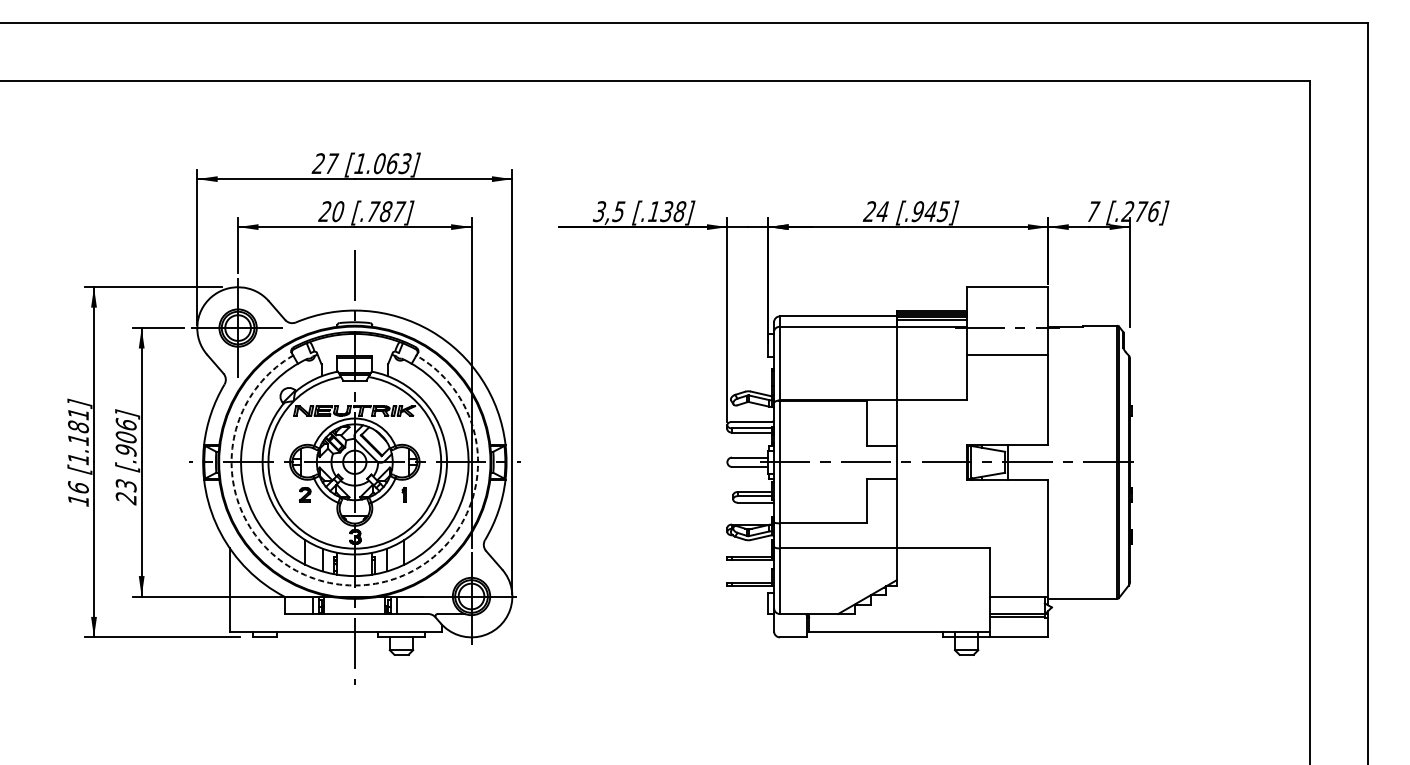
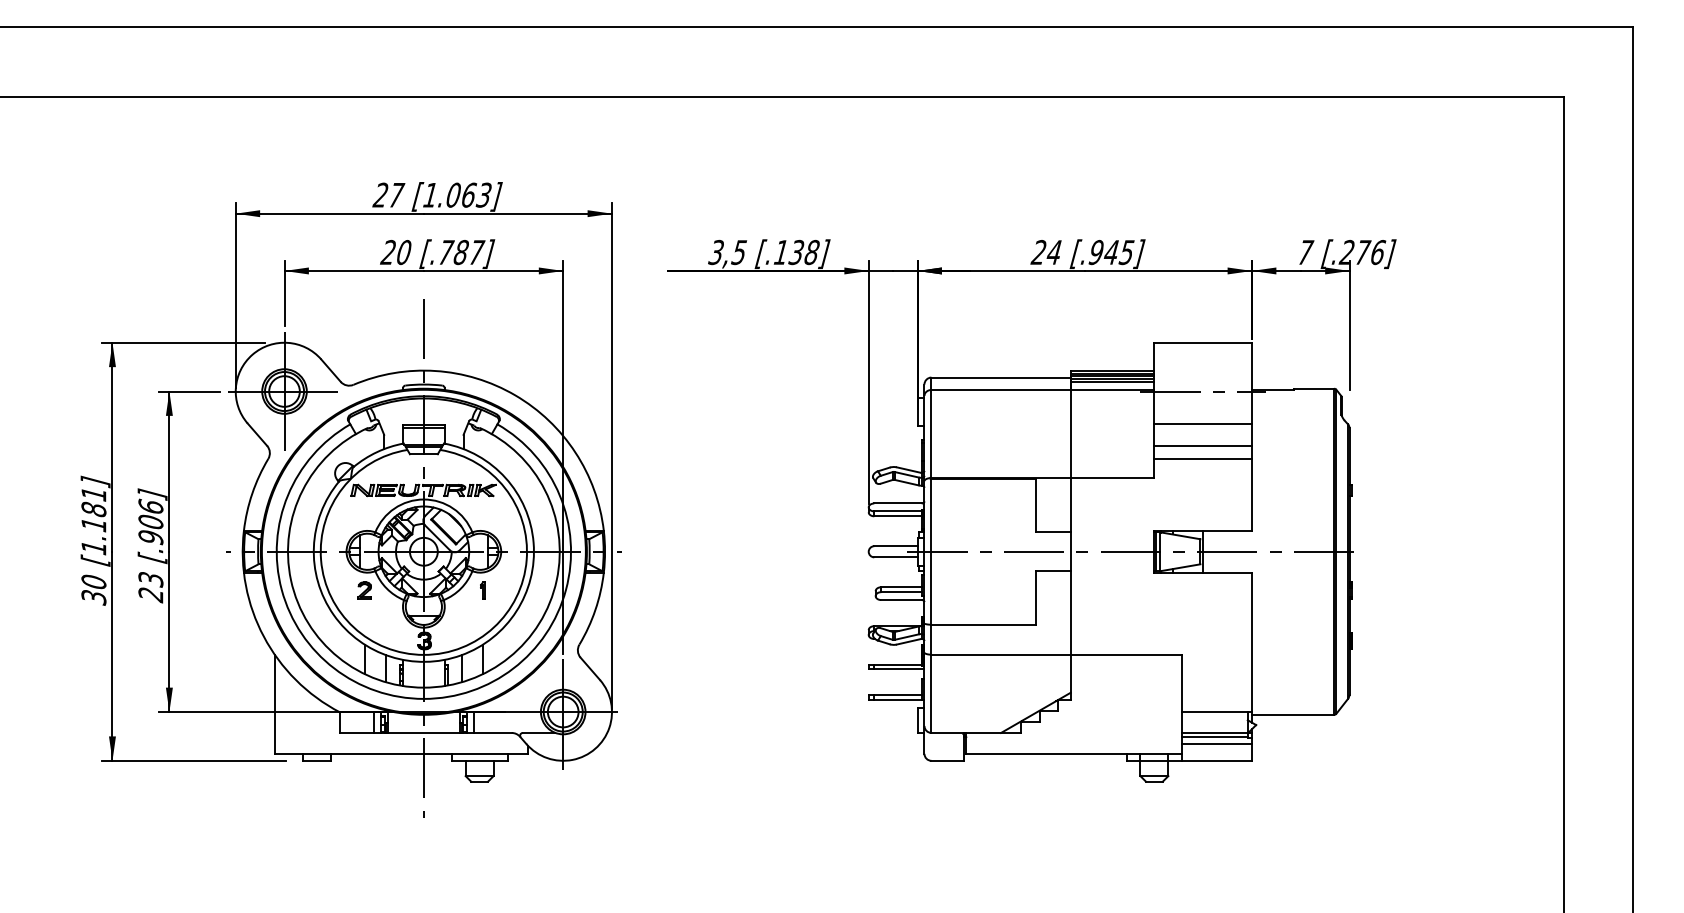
line: (1006, 373) -> (1202, 445), added
line: (1006, 384) -> (1202, 458), added
text: (78, 493) -> (93, 589), 16 -> 30
arc: (354, 585) -> (423, 698), dashed -> solid
line: (1018, 623) -> (1216, 744), added

